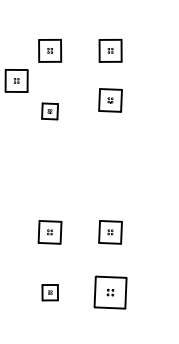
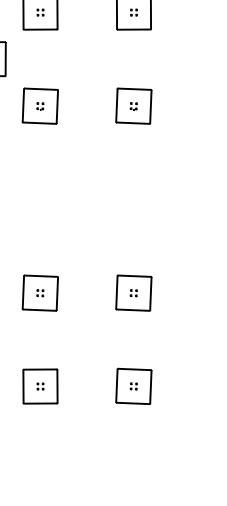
part: (110, 100) -> (133, 106), moved
part: (49, 111) -> (39, 106), size x1.43
part: (50, 292) -> (41, 386), size x1.43
part: (110, 292) -> (133, 386), size x0.71

